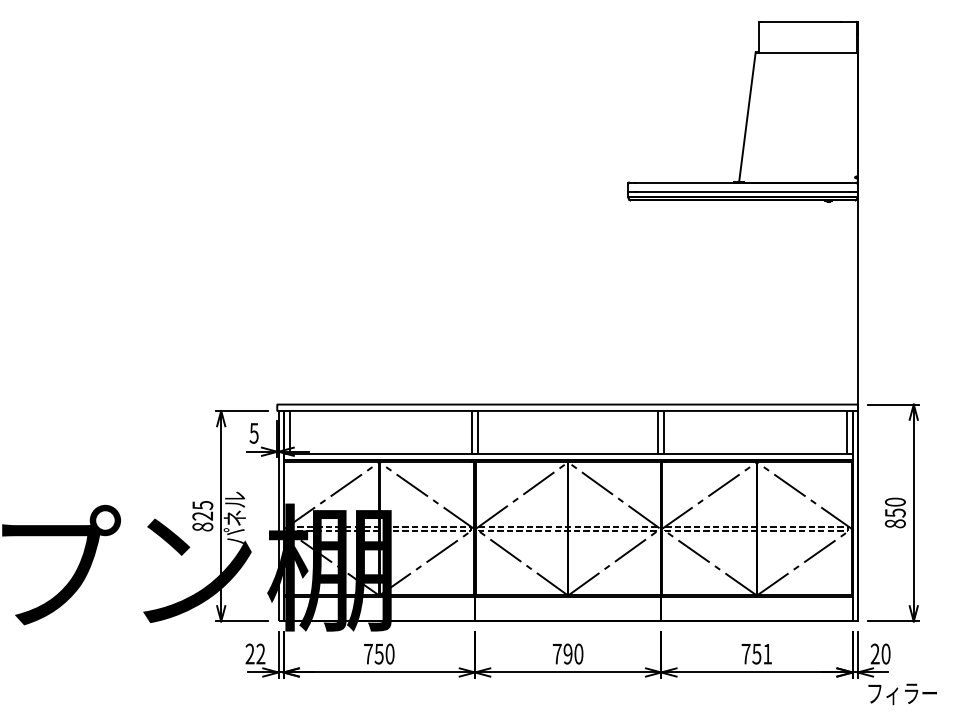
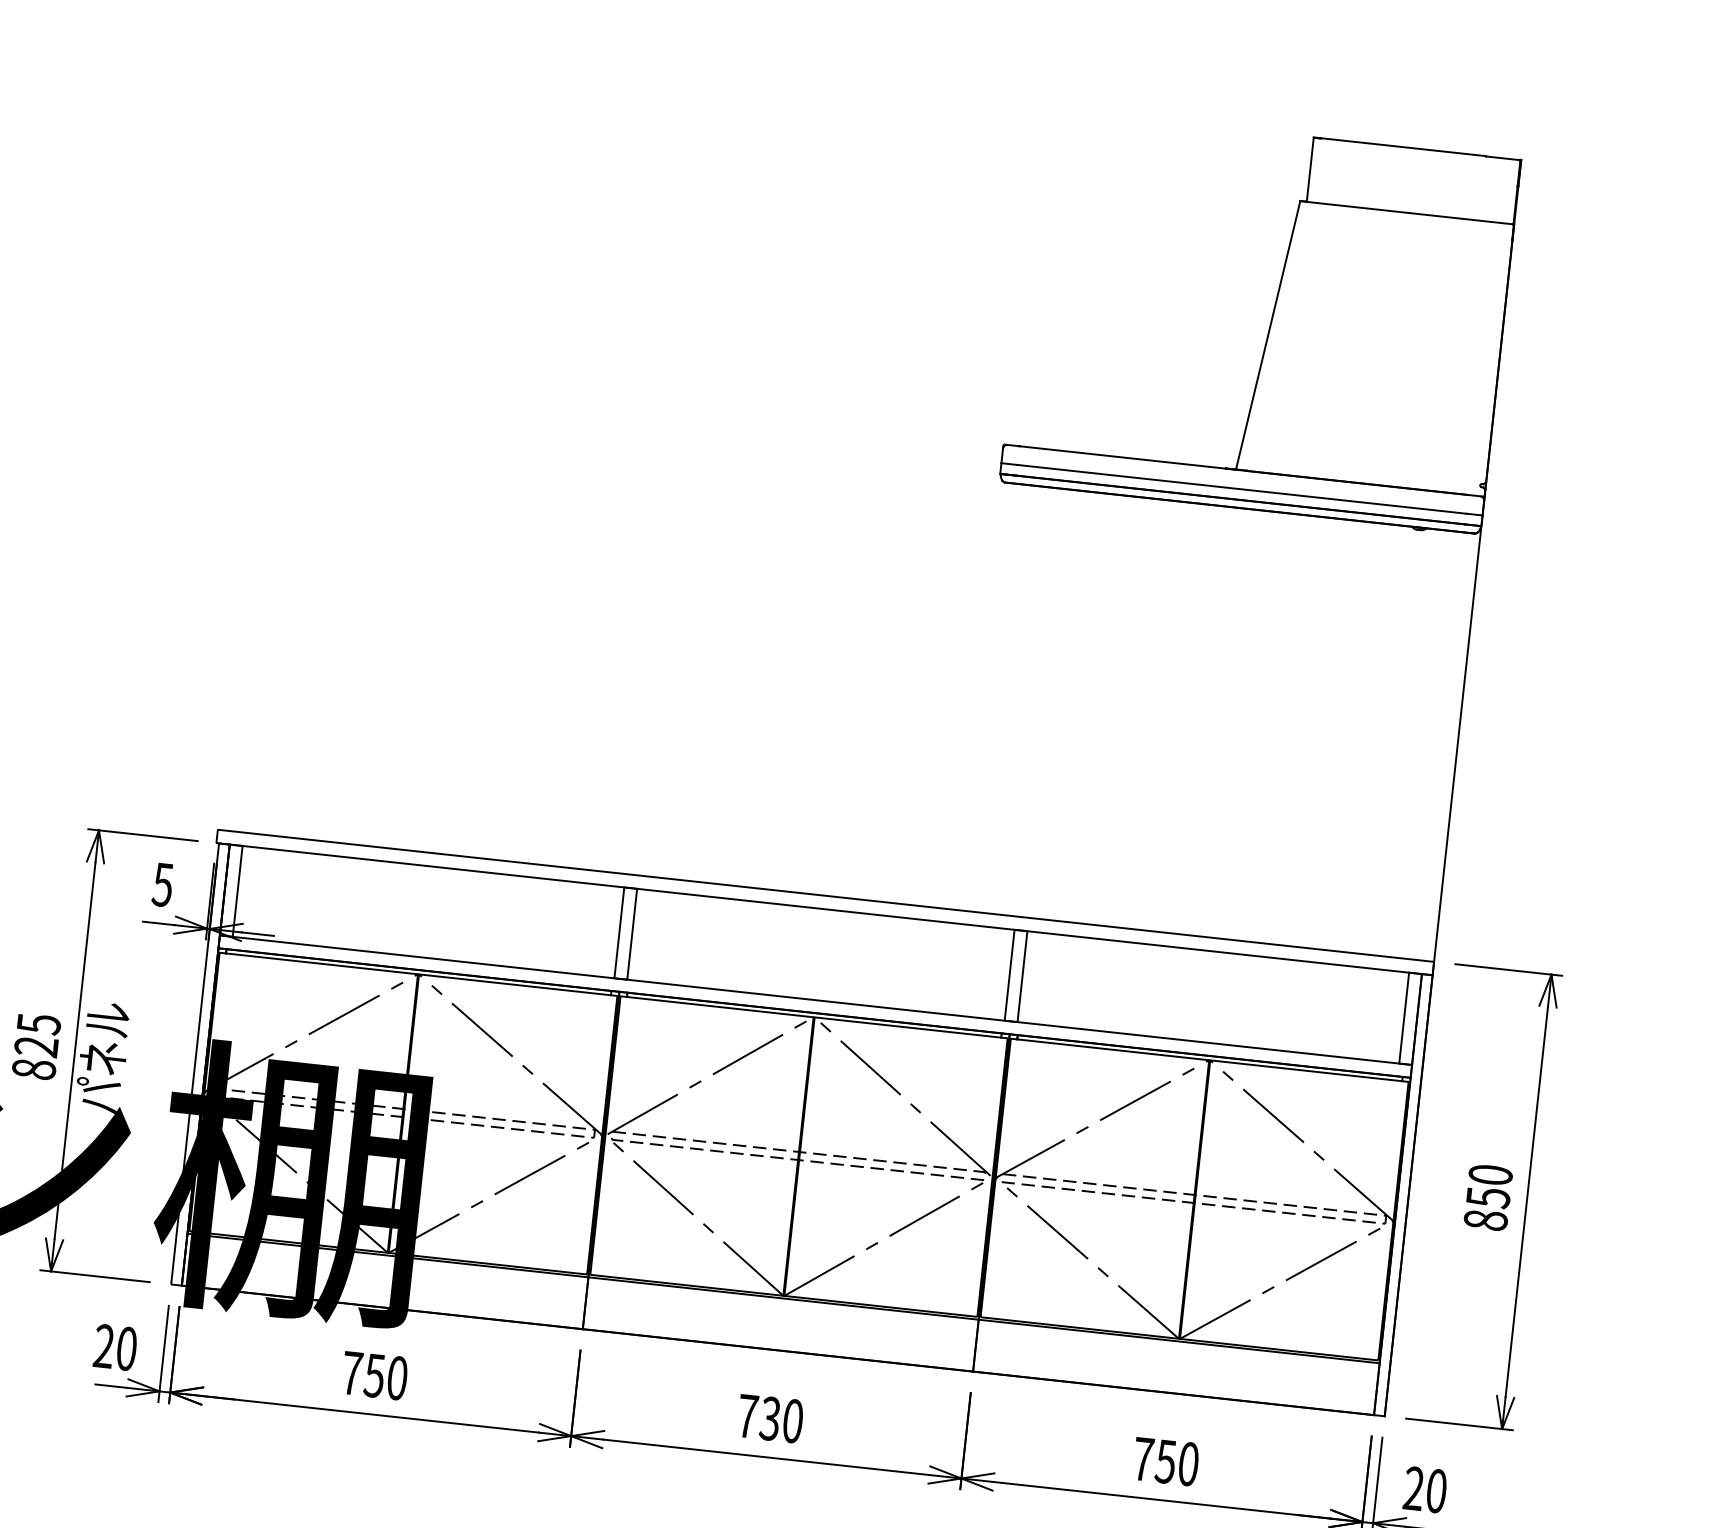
text: (260, 653) -> (126, 1347), 22 -> 20
text: (767, 653) -> (1188, 1462), 751 -> 750
text: (567, 654) -> (769, 1419), 790 -> 730

